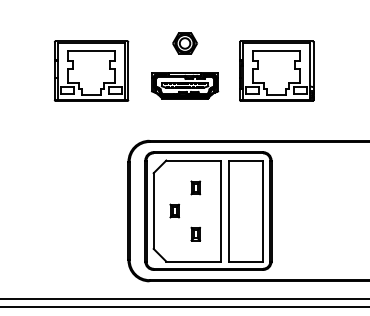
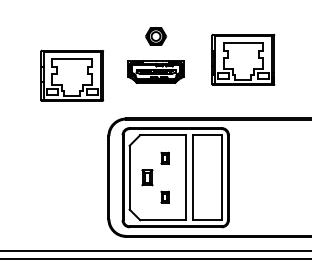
part: (91, 70) -> (72, 75), moved
part: (276, 70) -> (243, 59), moved
part: (174, 210) -> (147, 177), size x1.4

